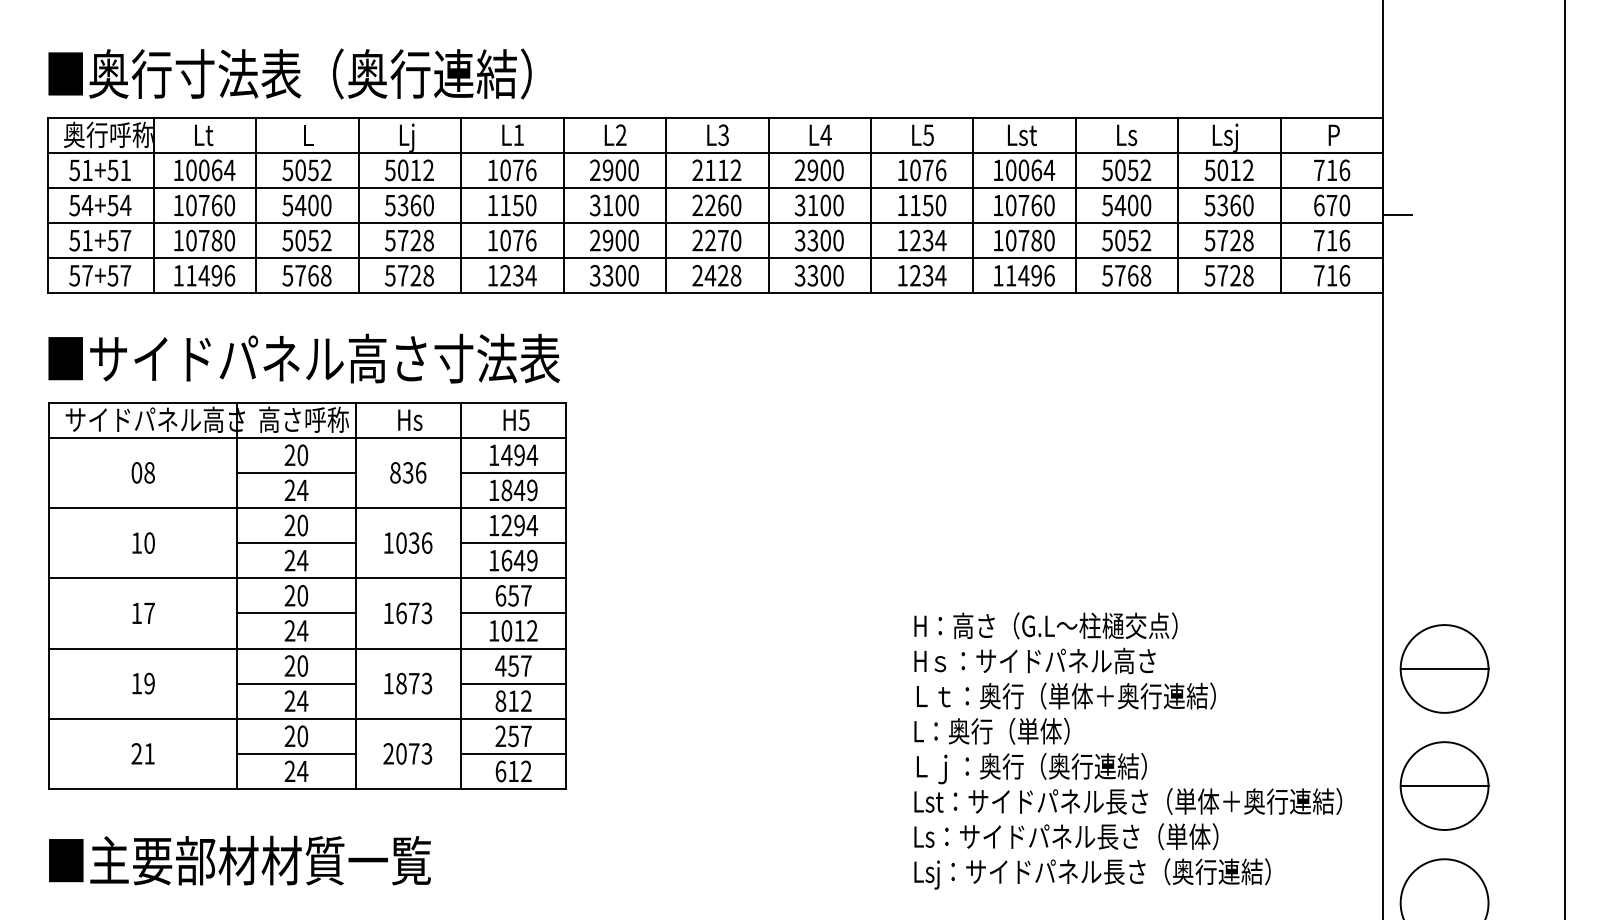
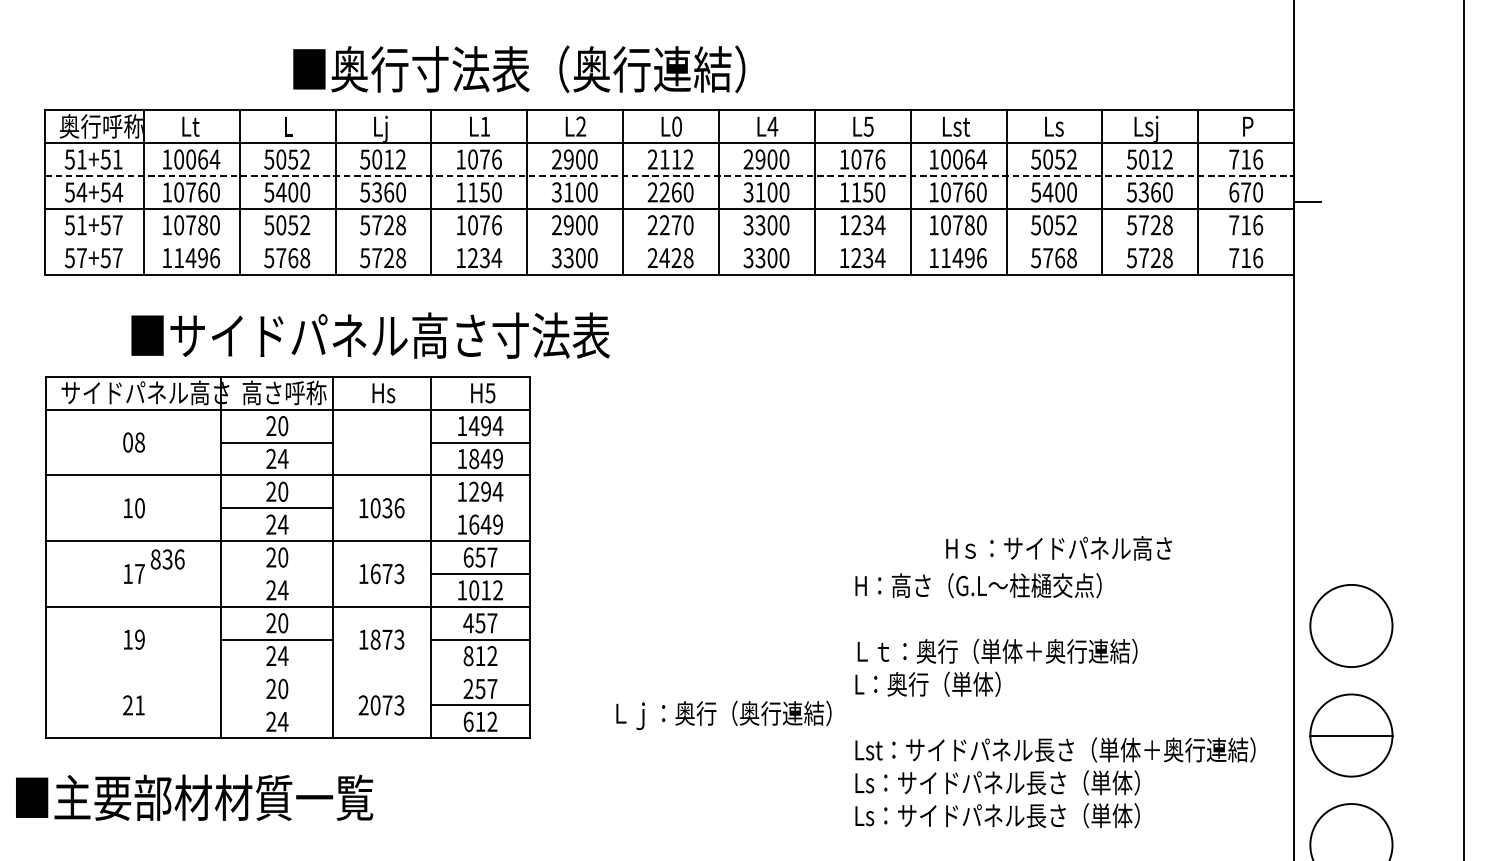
text: (289, 73) -> (518, 68), moved
text: (723, 134) -> (676, 125), L3 -> L0
line: (716, 187) -> (670, 175), solid -> dashed
line: (715, 258) -> (669, 241), removed
text: (303, 358) -> (370, 335), moved
text: (408, 472) -> (167, 559), moved
line: (513, 543) -> (480, 508), removed
line: (295, 613) -> (276, 574), removed
text: (1034, 660) -> (1058, 547), moved
line: (1444, 668) -> (1351, 625), removed
line: (307, 718) -> (287, 672), removed
line: (295, 753) -> (276, 705), removed
text: (1031, 768) -> (723, 715), moved
text: (239, 860) -> (194, 797), moved
text: (1102, 873) -> (1031, 817), Lsj：サイドパネル長さ（奥行連結） -> Ls：サイドパネル長さ（単体）

